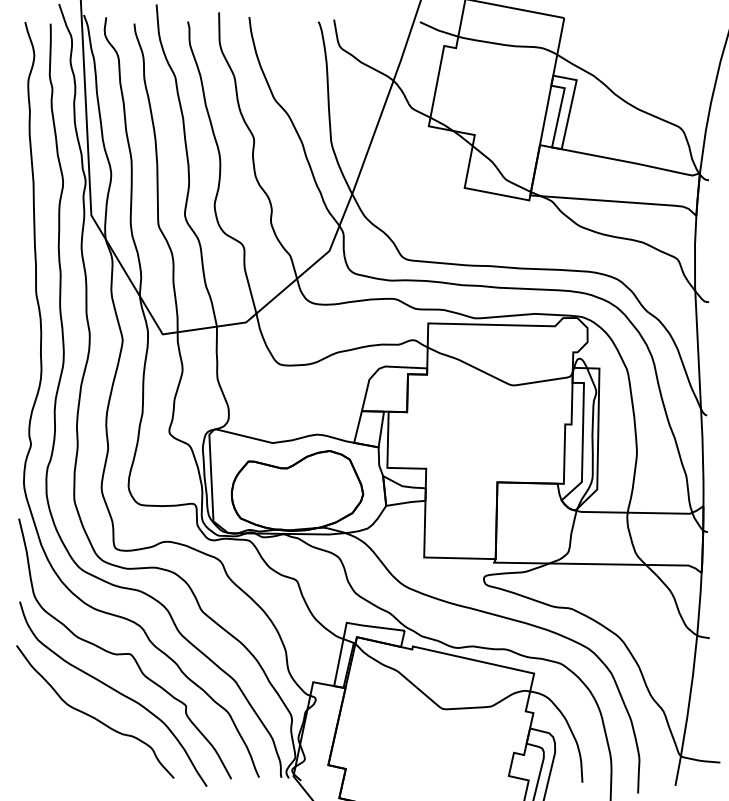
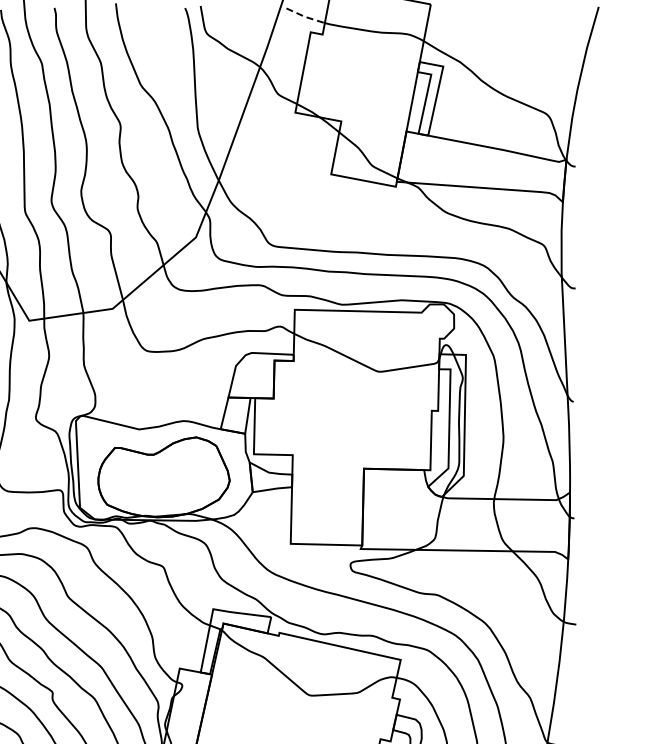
line: (438, 30) -> (305, 16), solid -> dashed

